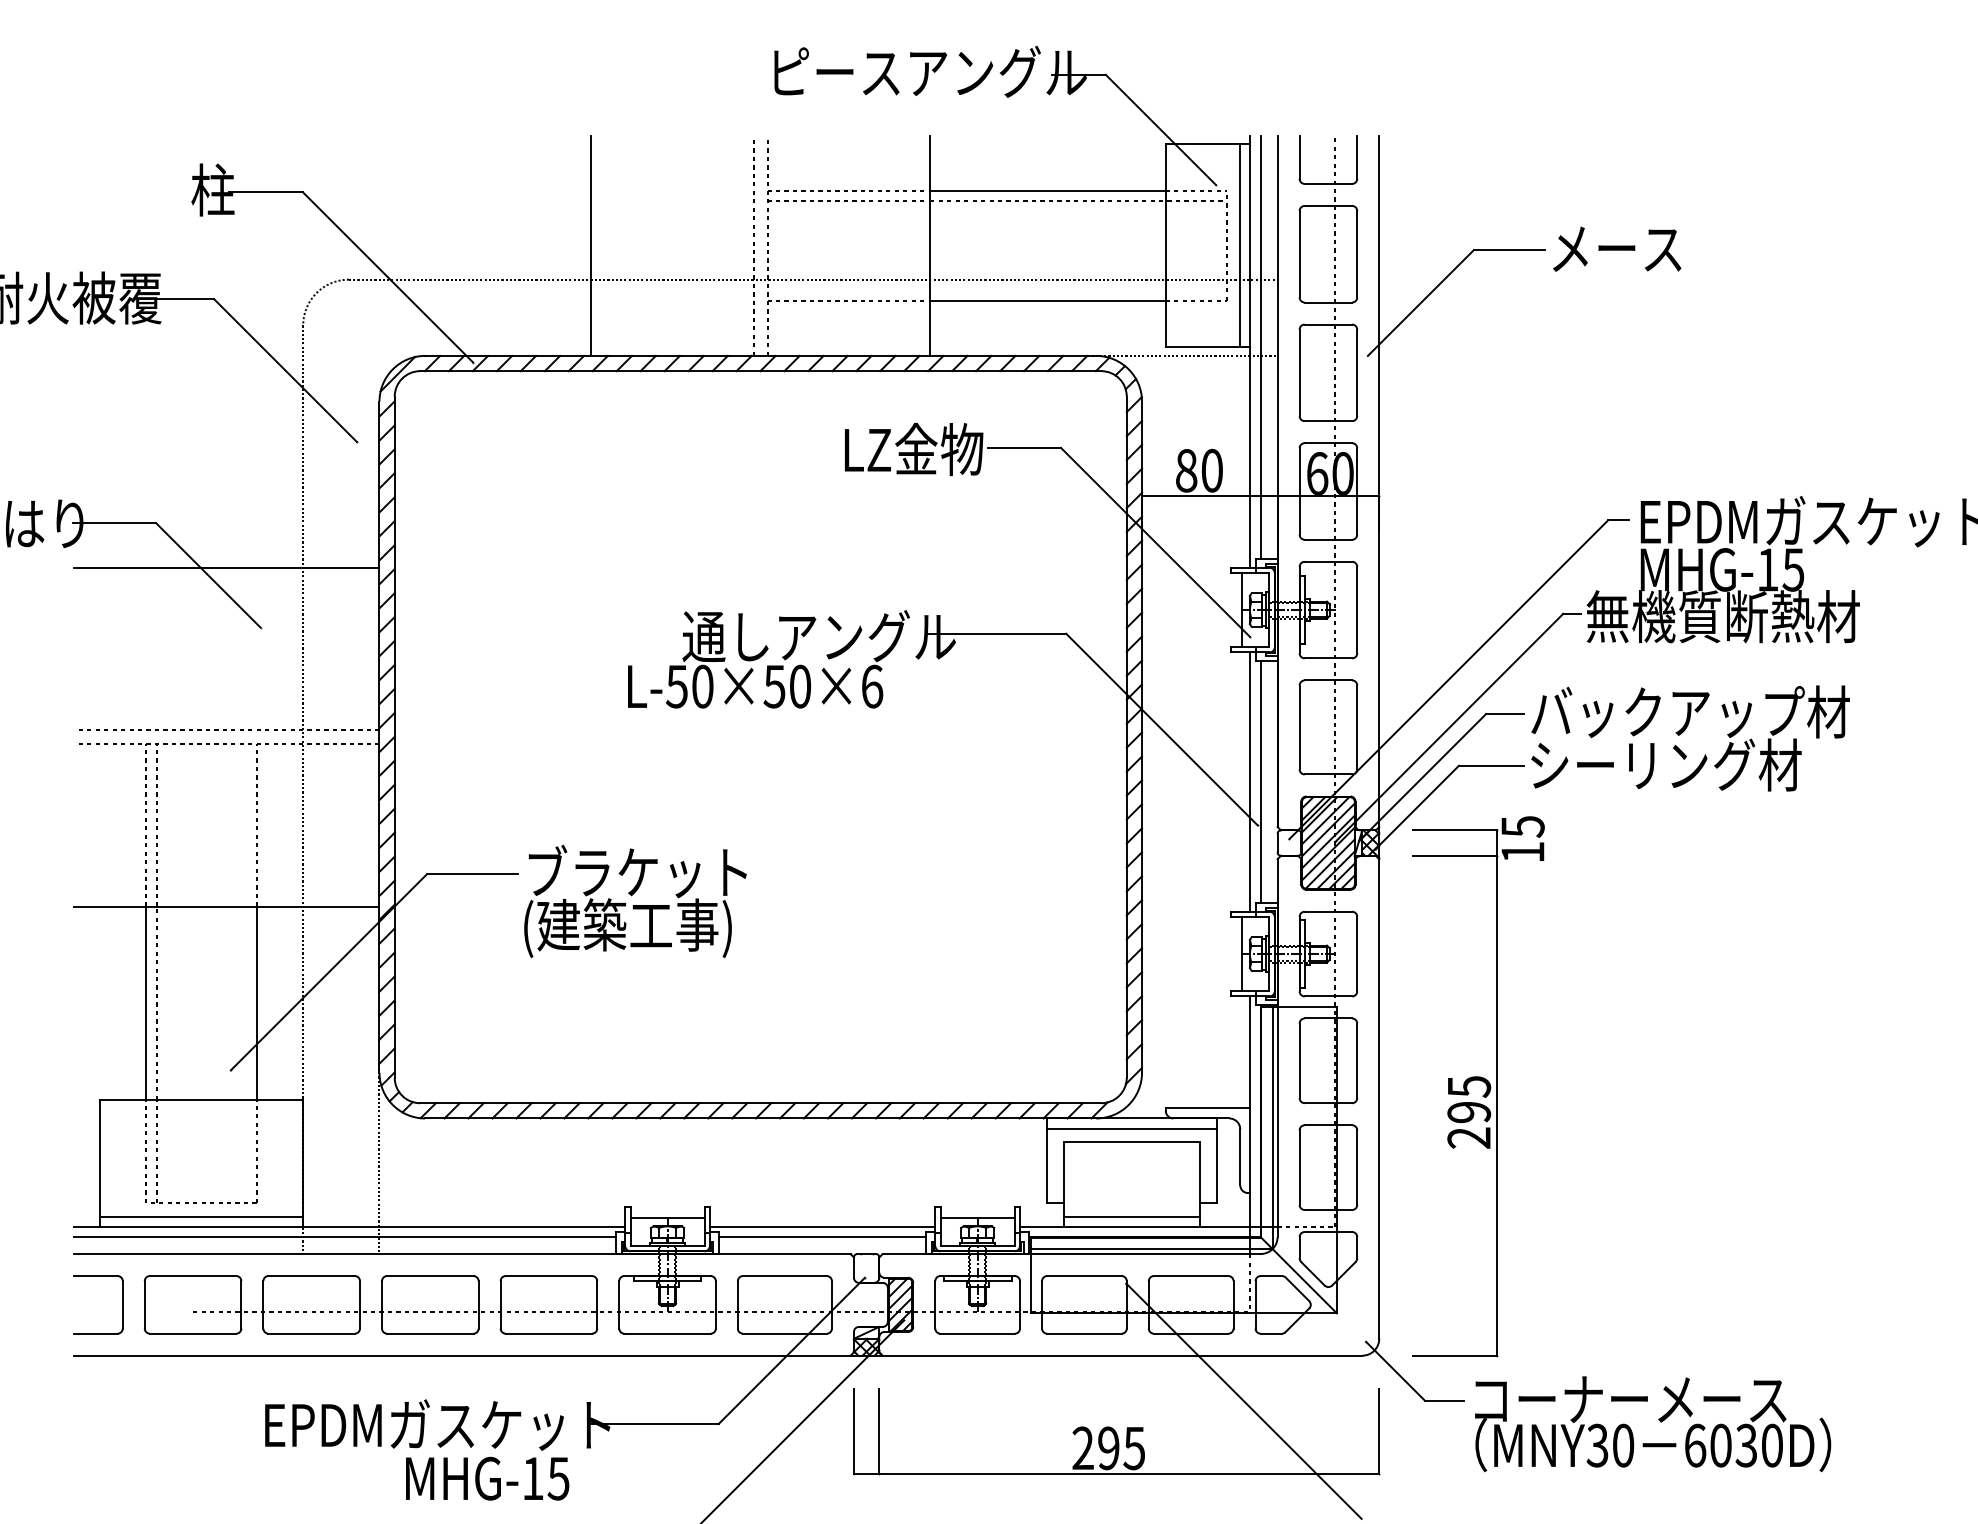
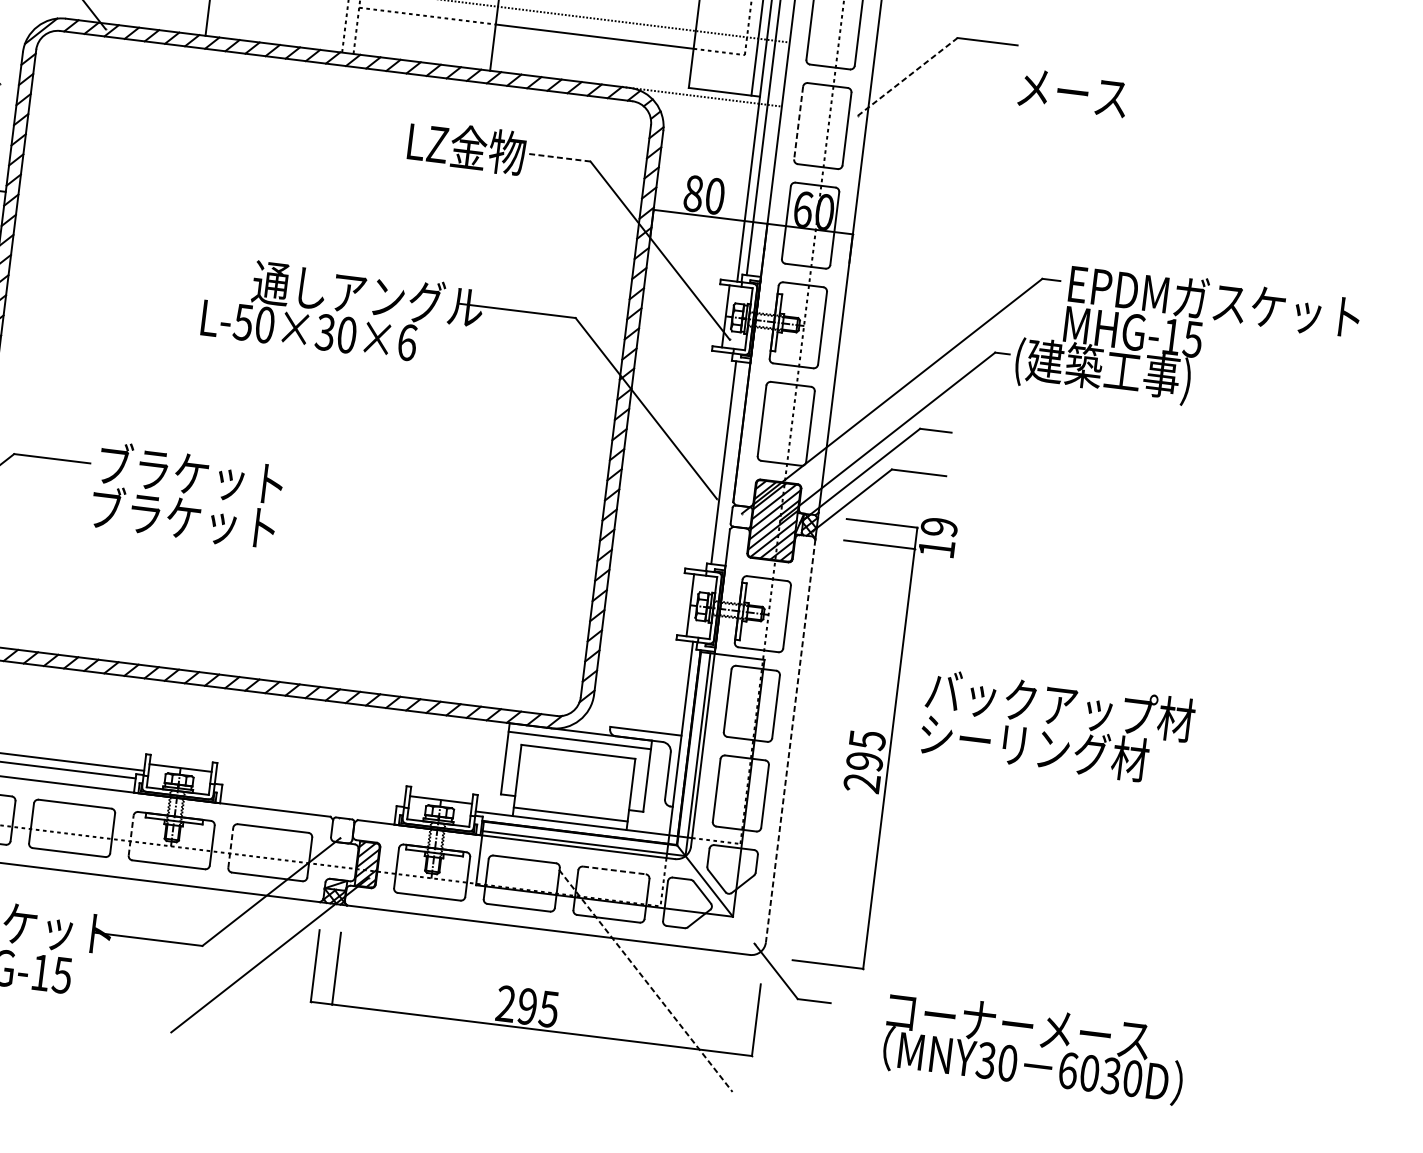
text: (1617, 248) -> (1073, 92), moved
line: (1420, 303) -> (907, 77), solid -> dashed
line: (1299, 373) -> (798, 123), solid -> dashed
line: (1024, 447) -> (559, 157), solid -> dashed
text: (1722, 619) -> (1128, 373), 無機質断熱材 -> (建築工事)
text: (774, 685) -> (325, 331), L-50×50×6 -> L-50×30×6
text: (1690, 738) -> (1057, 727), moved
line: (1250, 781) -> (715, 461), removed
text: (1522, 826) -> (939, 527), 15 -> 19
text: (633, 927) -> (182, 520), (建築工事) -> ブラケット
line: (1379, 1098) -> (790, 740), solid -> dashed
line: (822, 1226) -> (309, 790), removed
line: (822, 1237) -> (308, 800), removed
line: (1191, 1276) -> (614, 870), solid -> dashed
line: (619, 1304) -> (131, 835), solid -> dashed
line: (737, 1304) -> (230, 847), solid -> dashed
line: (1244, 1401) -> (646, 981), solid -> dashed
text: (1653, 1424) -> (1035, 1048), moved

